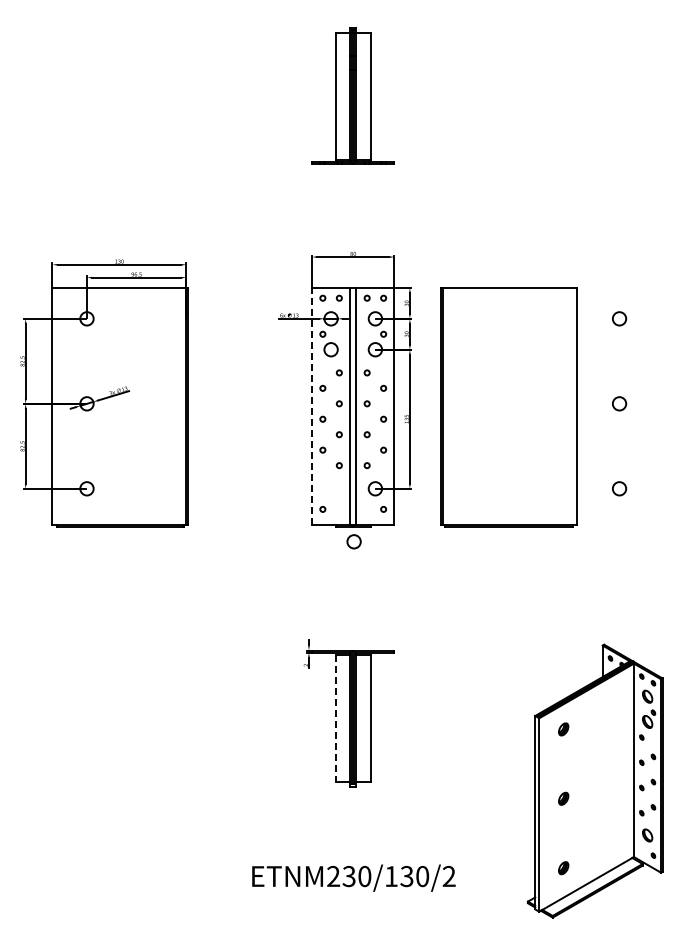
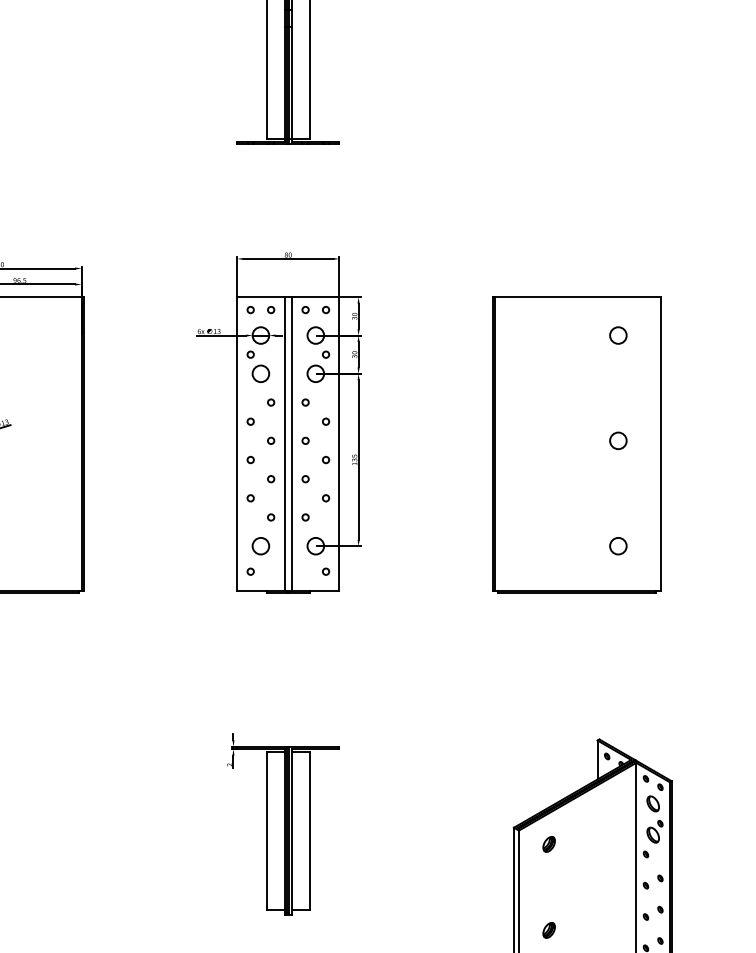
line: (312, 405) -> (237, 442), dashed -> solid
part: (508, 407) -> (576, 445), moved
circle: (353, 541) -> (260, 545), moved
line: (335, 718) -> (266, 830), dashed -> solid

